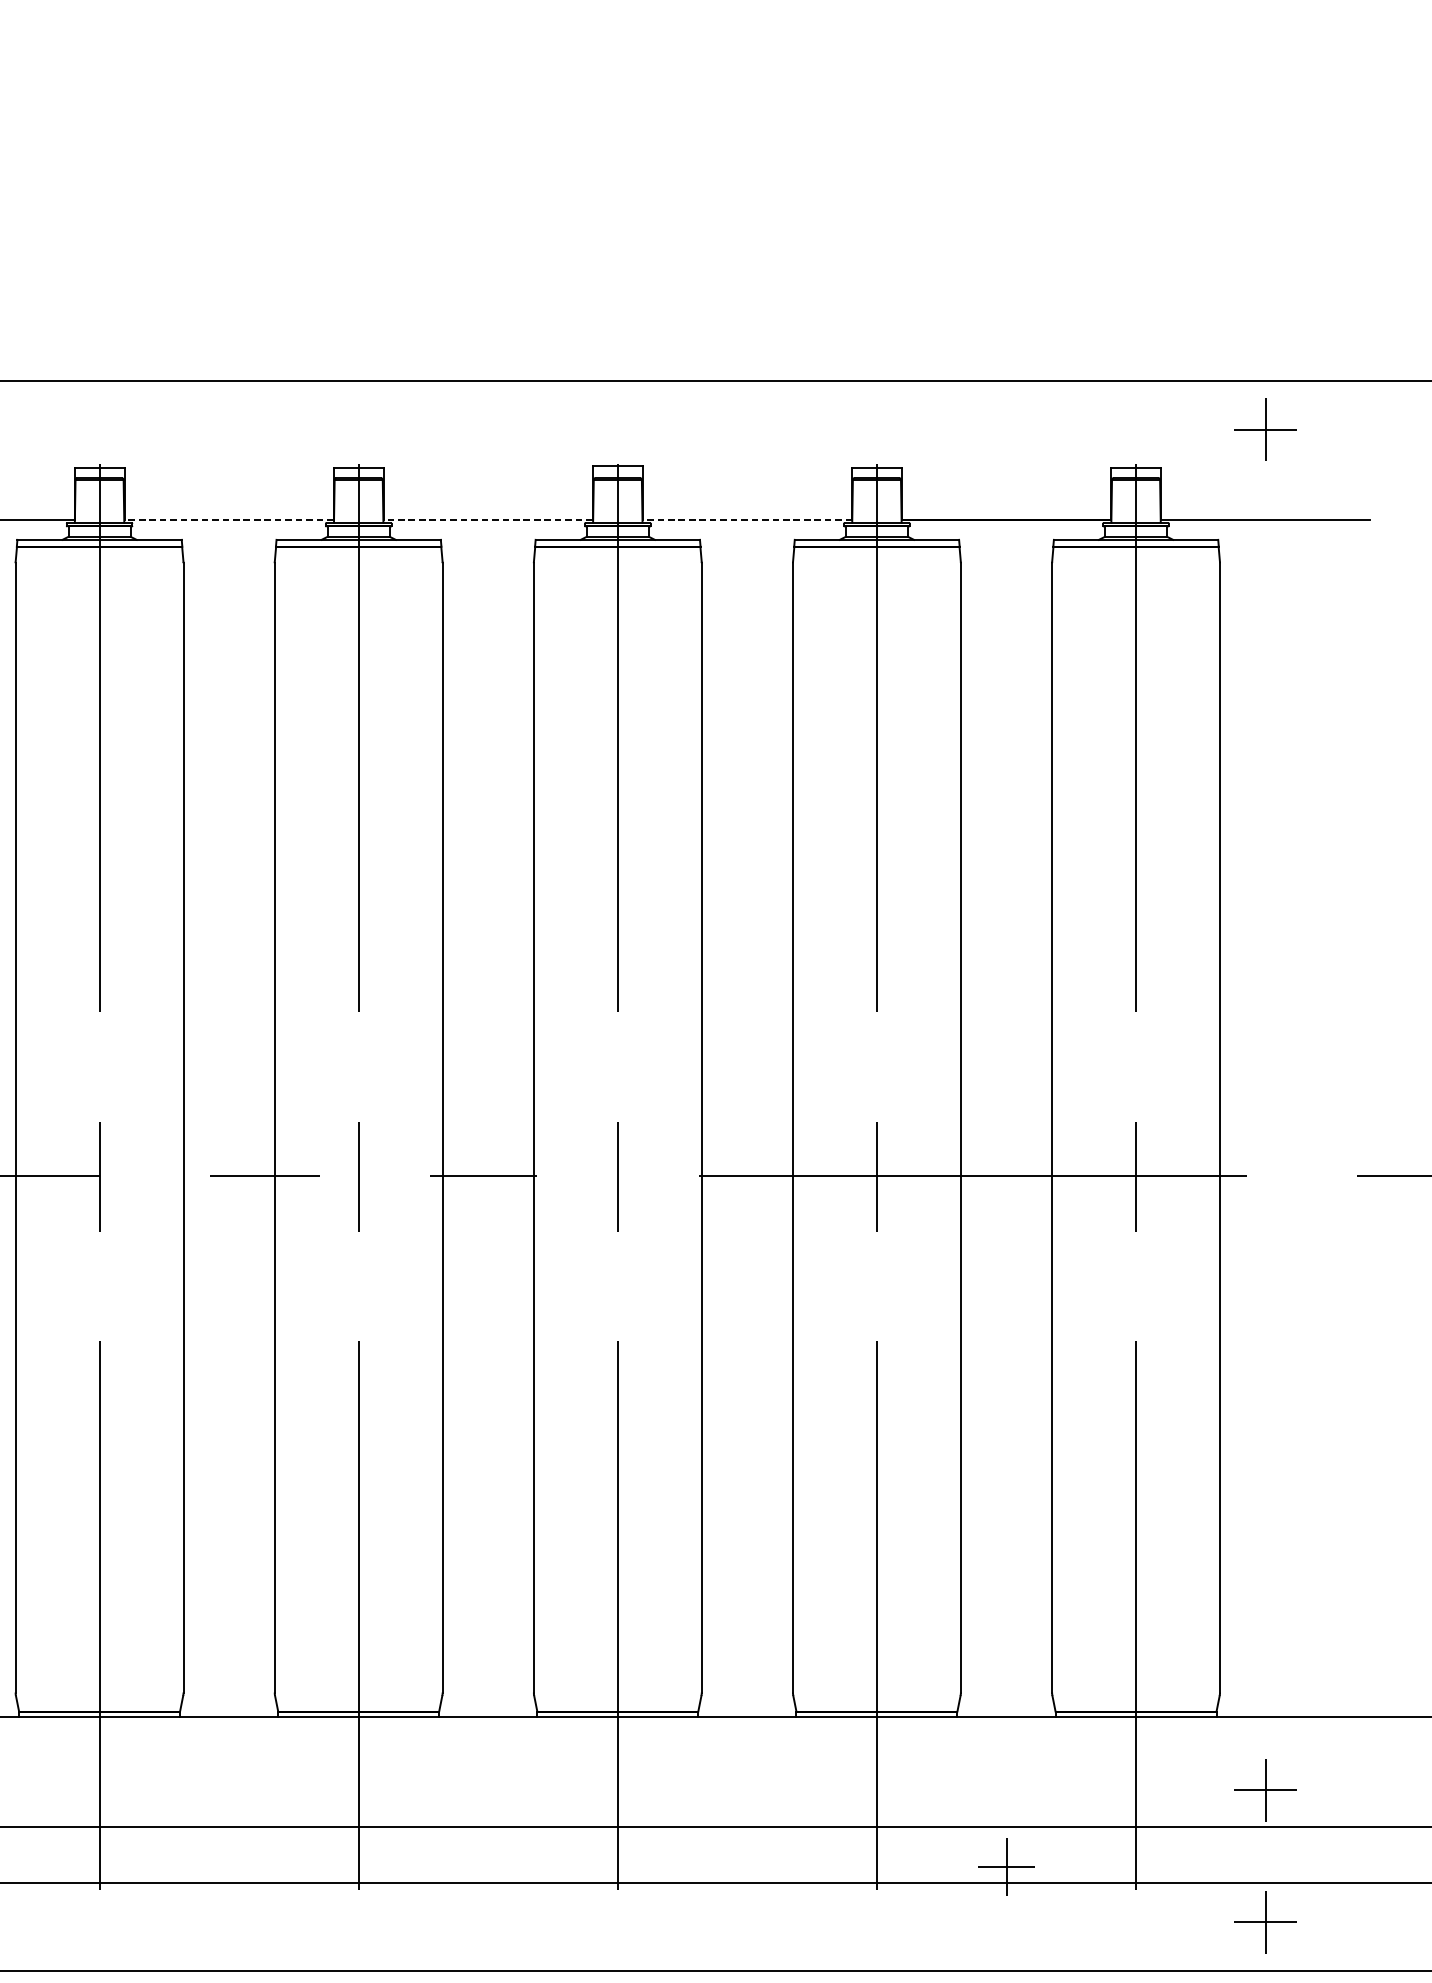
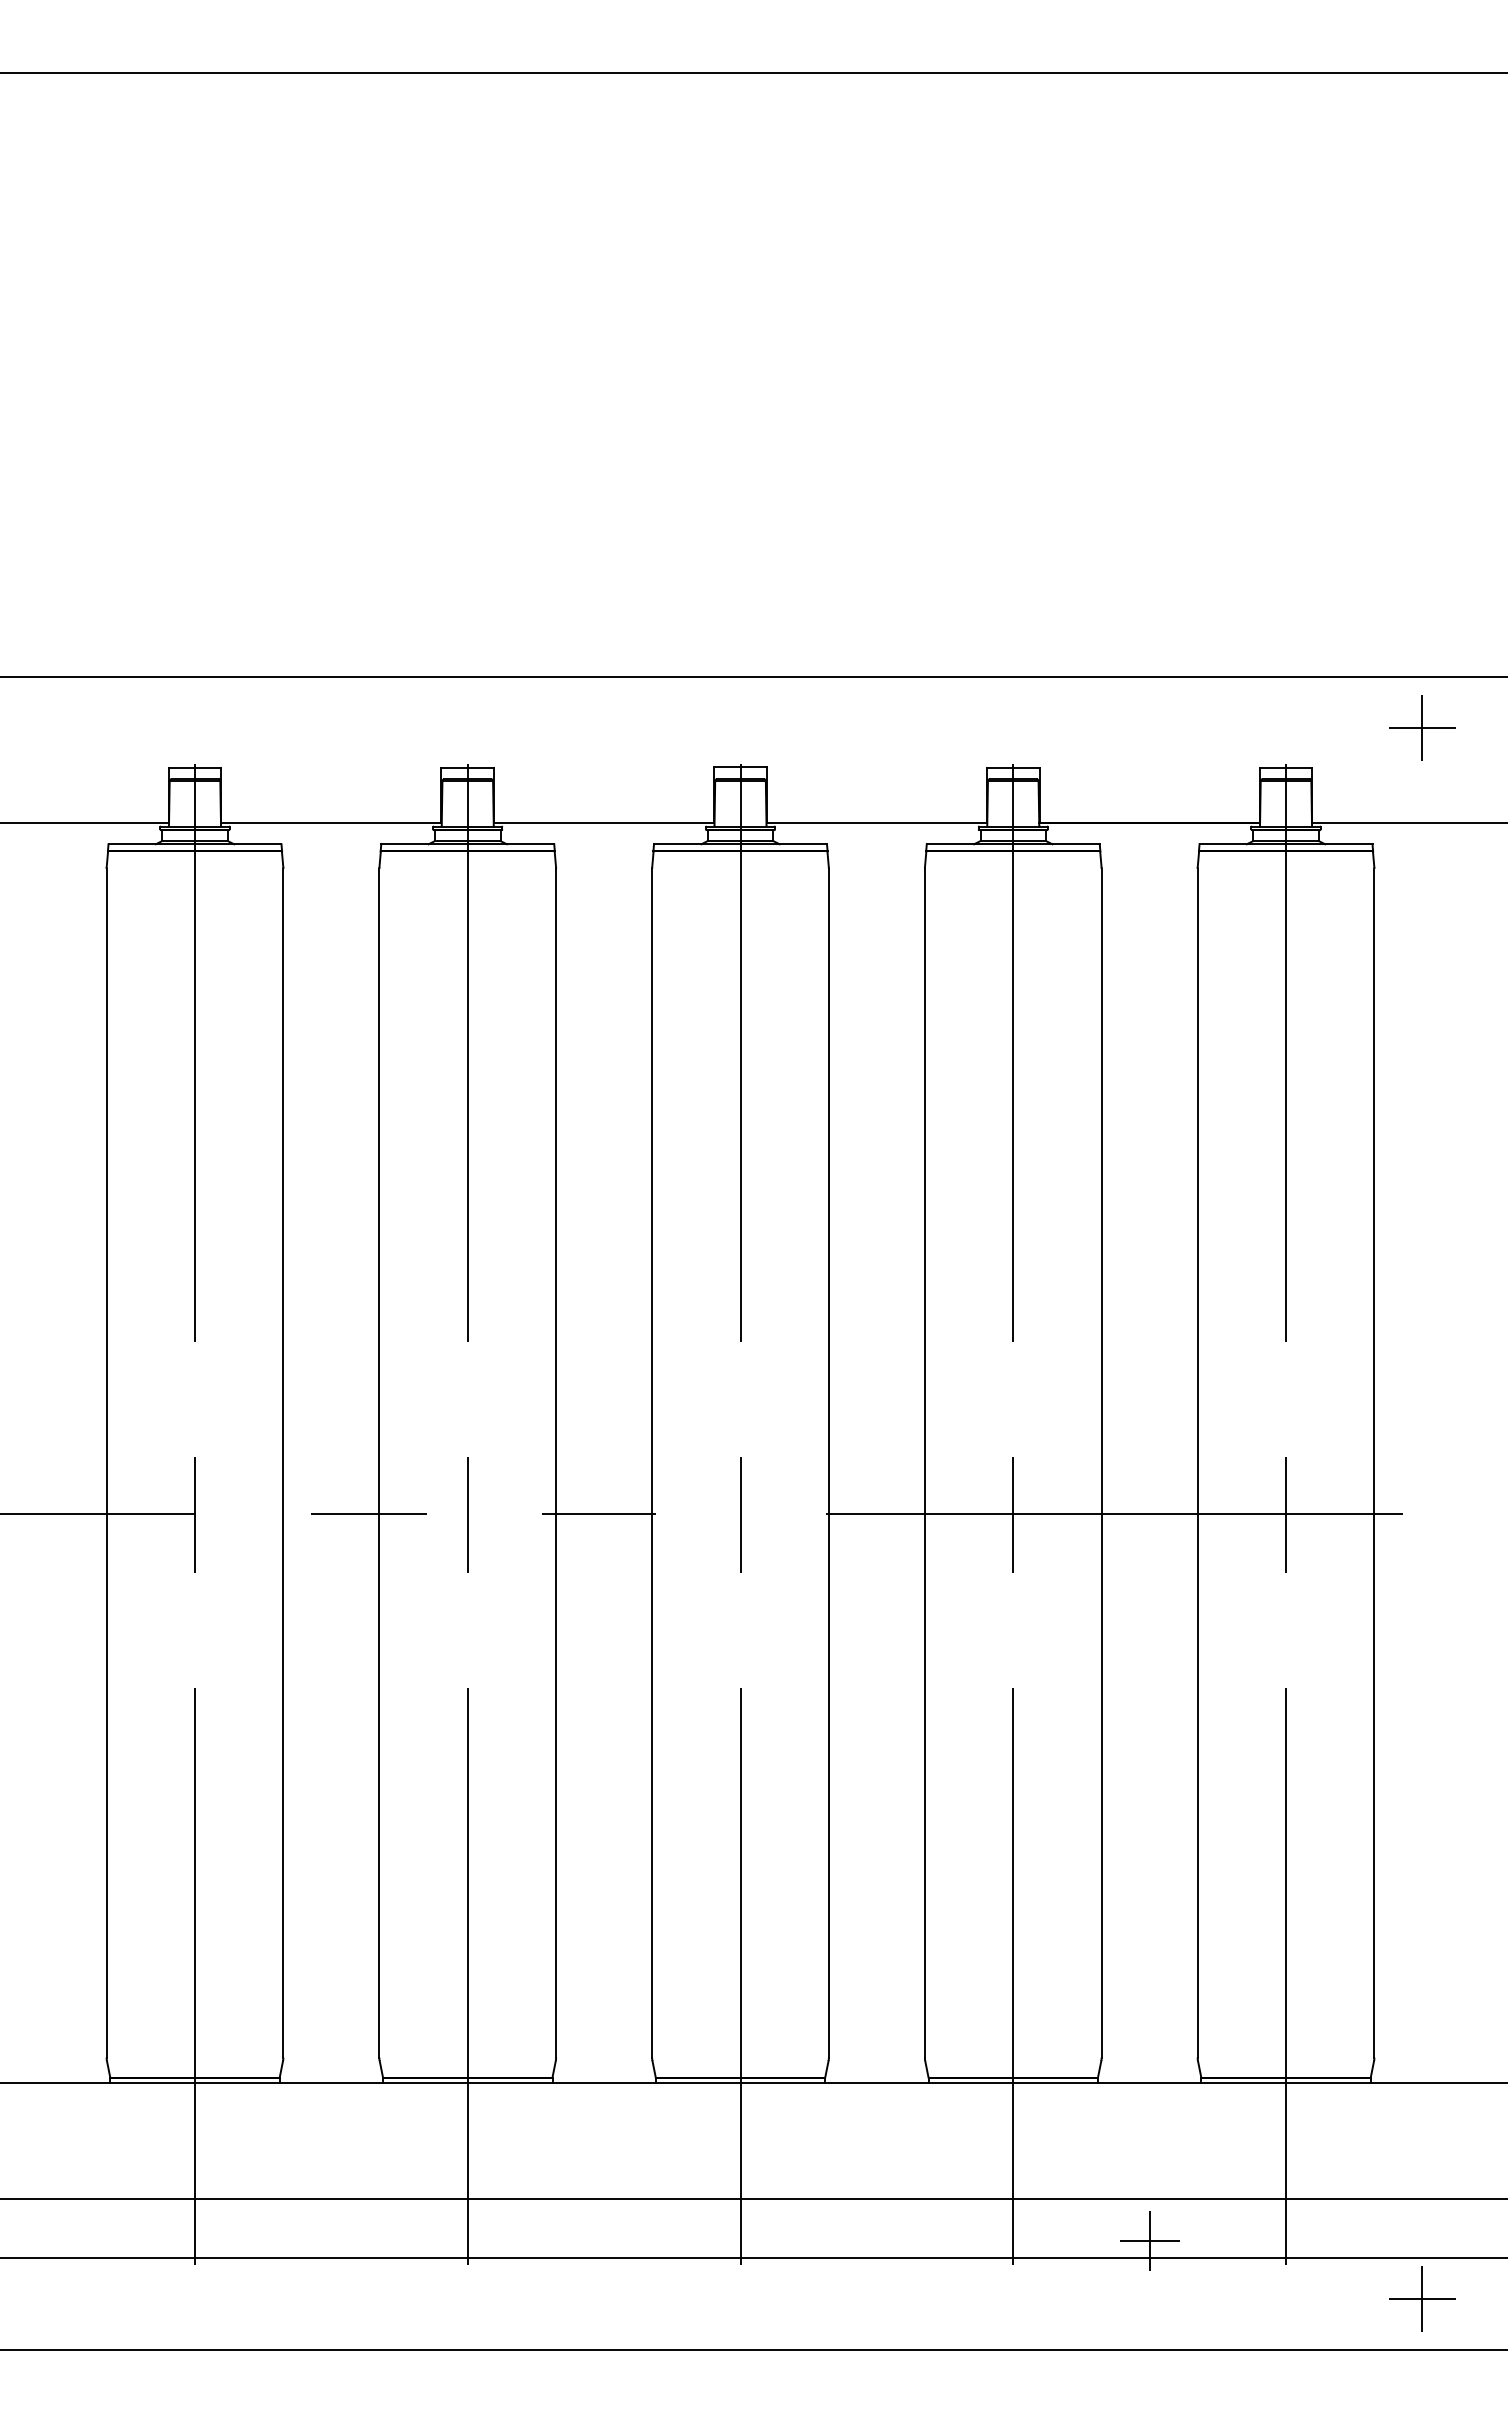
line: (228, 519) -> (330, 822), dashed -> solid
line: (487, 519) -> (603, 822), dashed -> solid
line: (747, 519) -> (876, 822), dashed -> solid
part: (1265, 1789) -> (1422, 2159), removed

